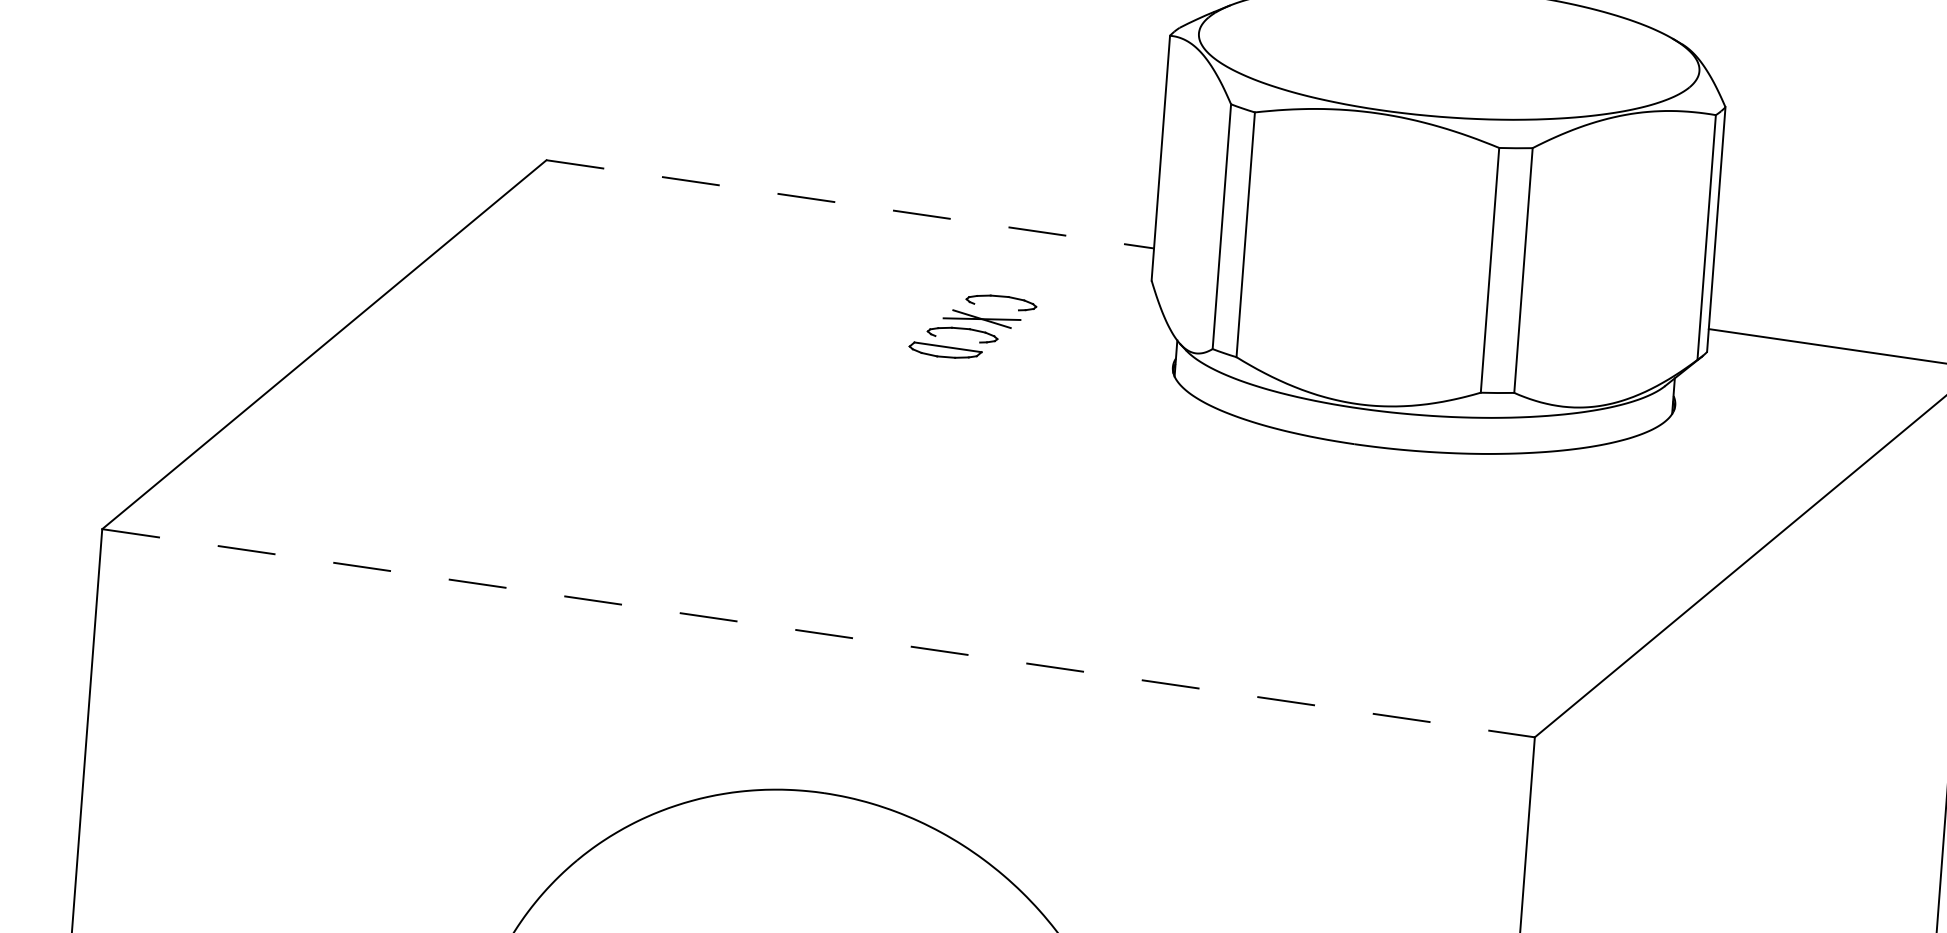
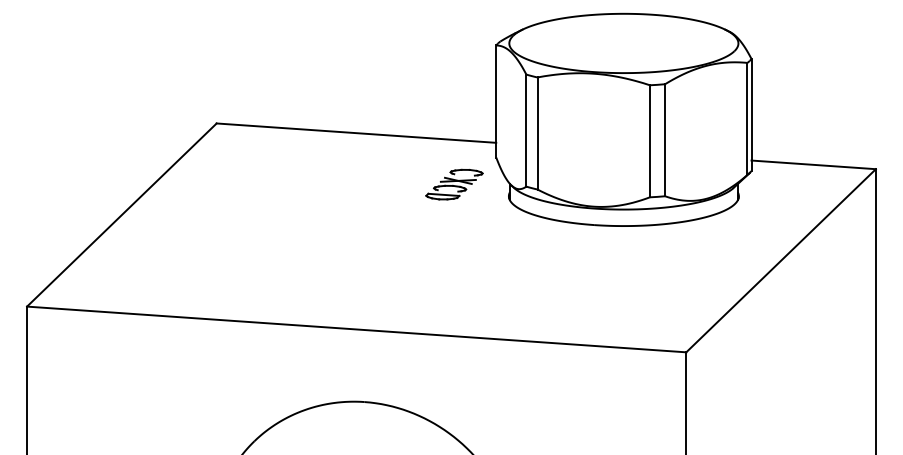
line: (850, 205) -> (356, 133), dashed -> solid
part: (972, 326) -> (454, 184), moved
line: (820, 633) -> (357, 329), dashed -> solid

